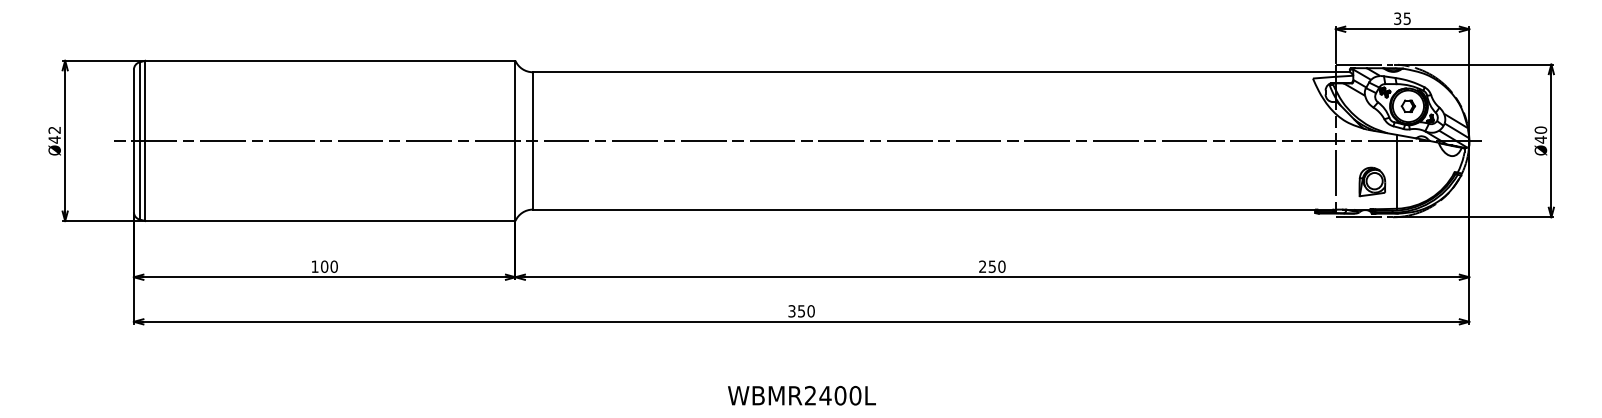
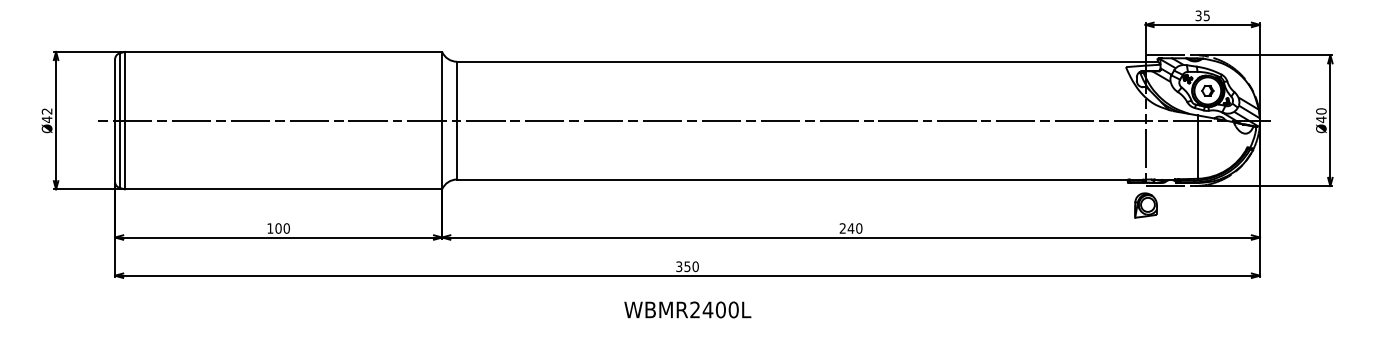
part: (1372, 181) -> (1146, 205), moved
text: (992, 266) -> (851, 228), 250 -> 240
text: (801, 395) -> (687, 309), moved

